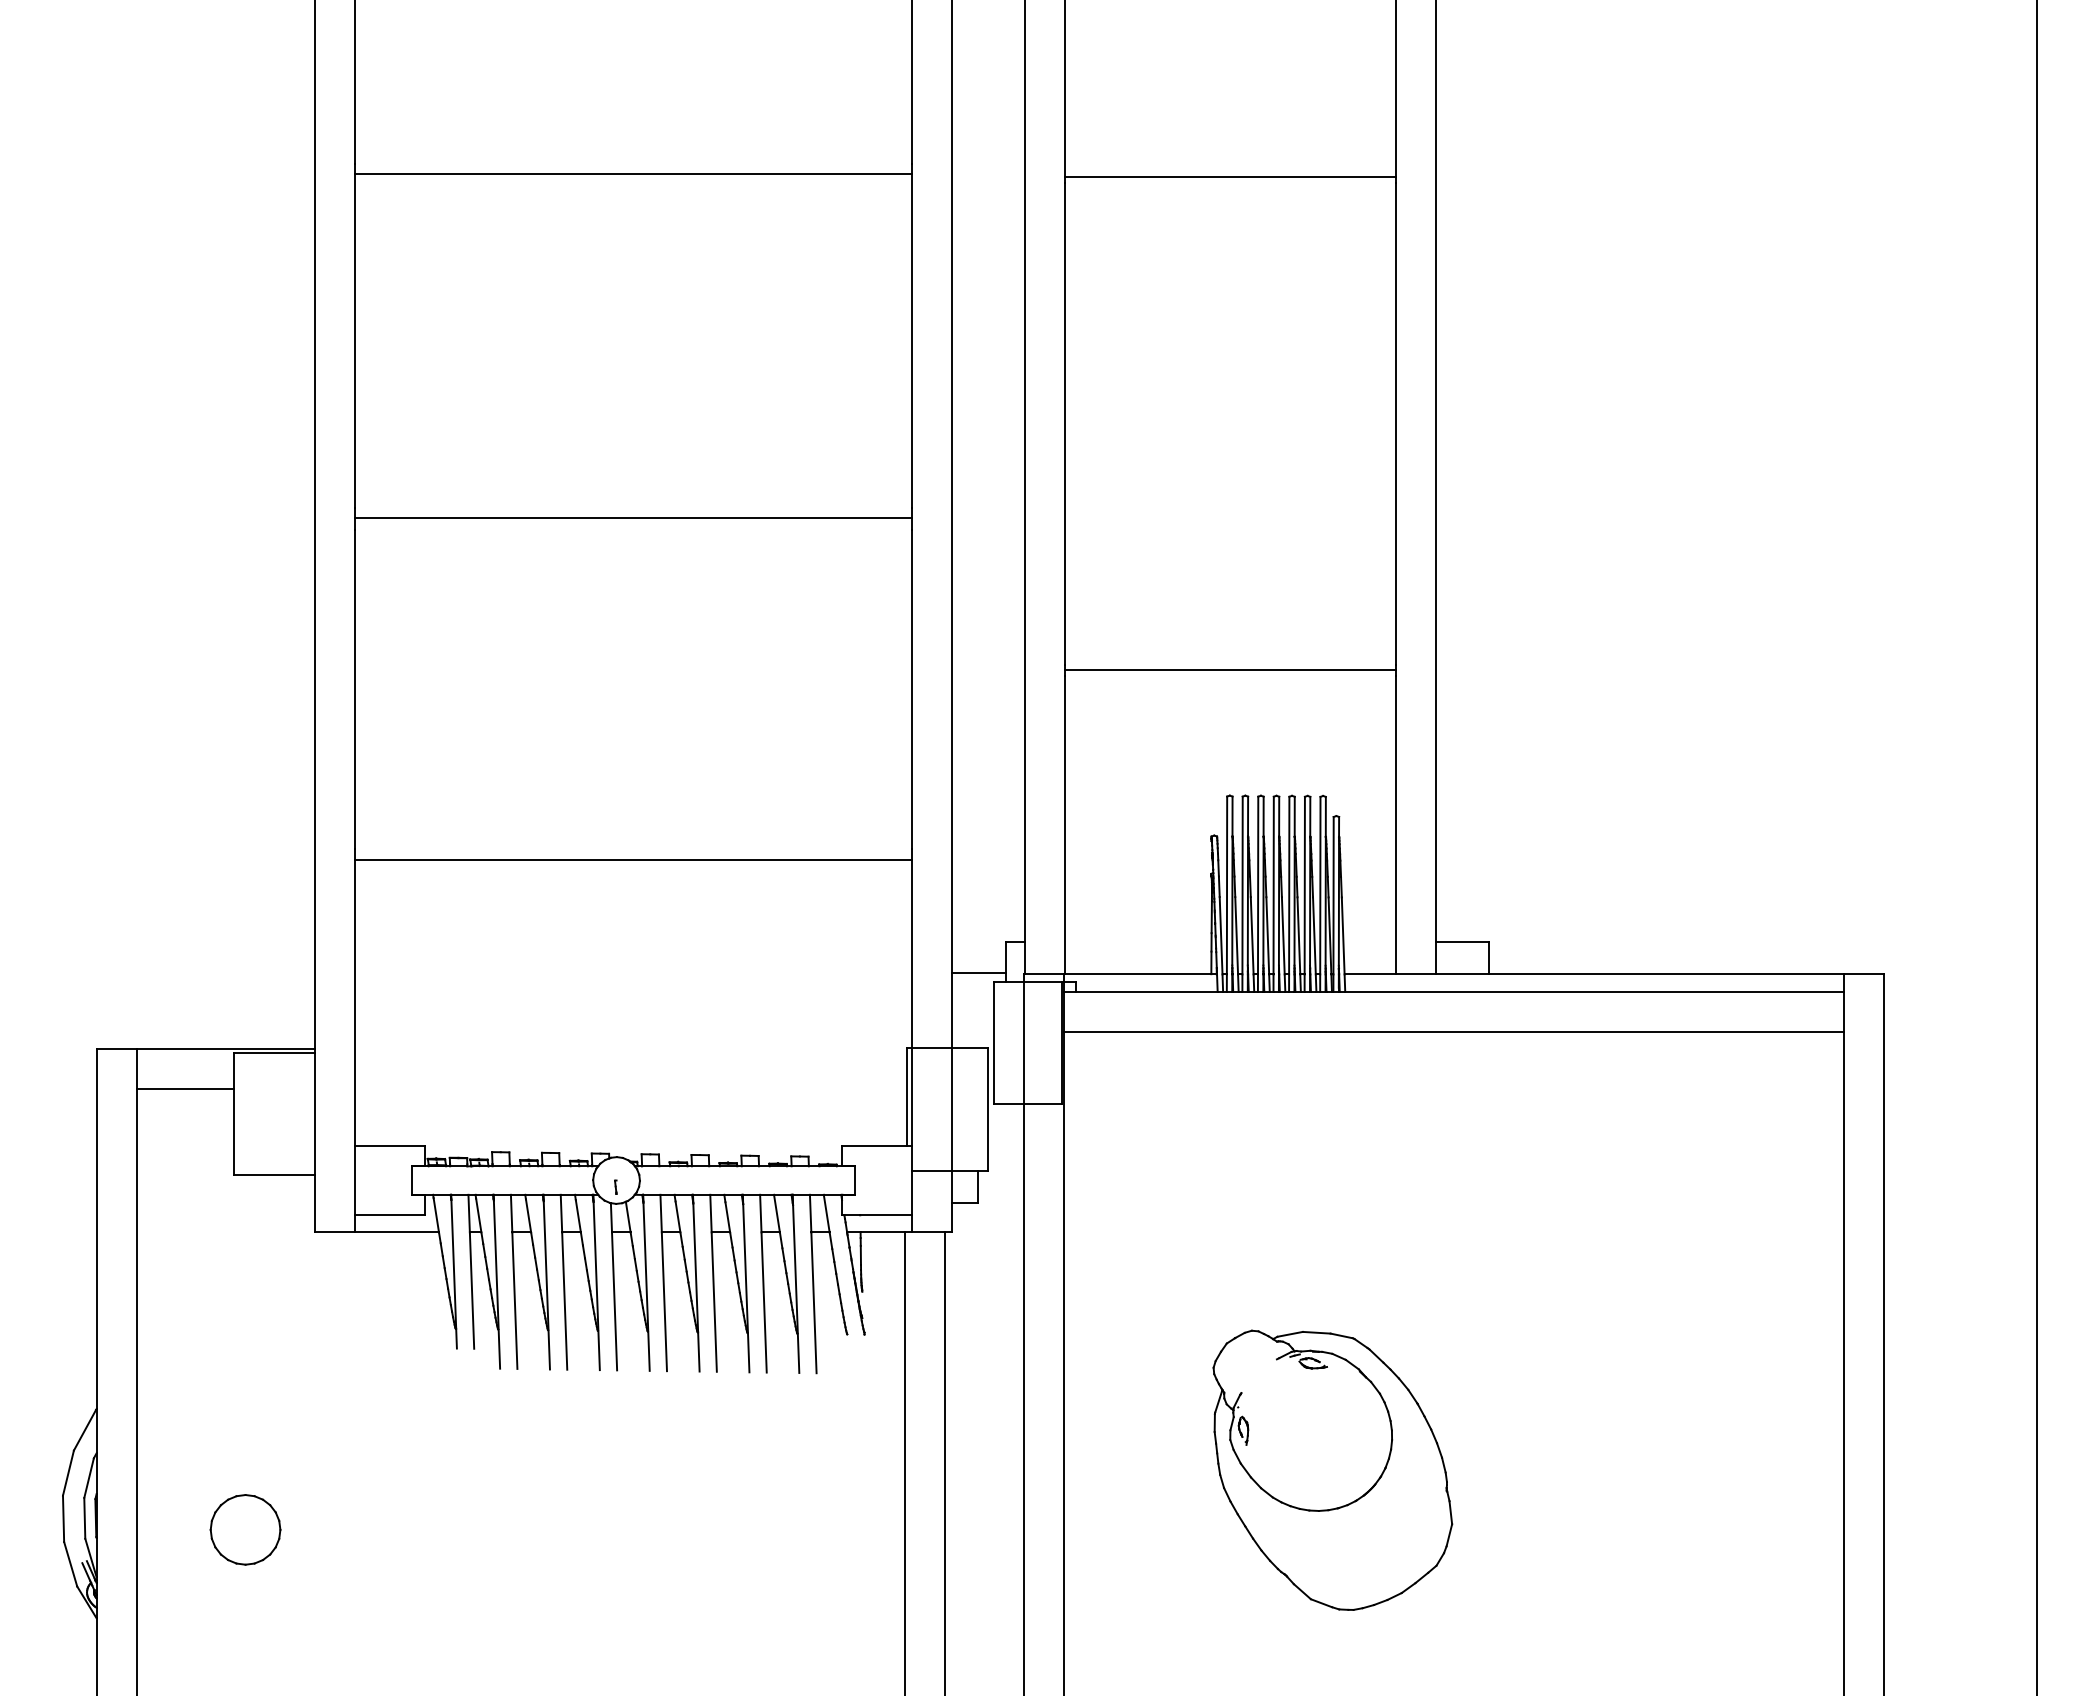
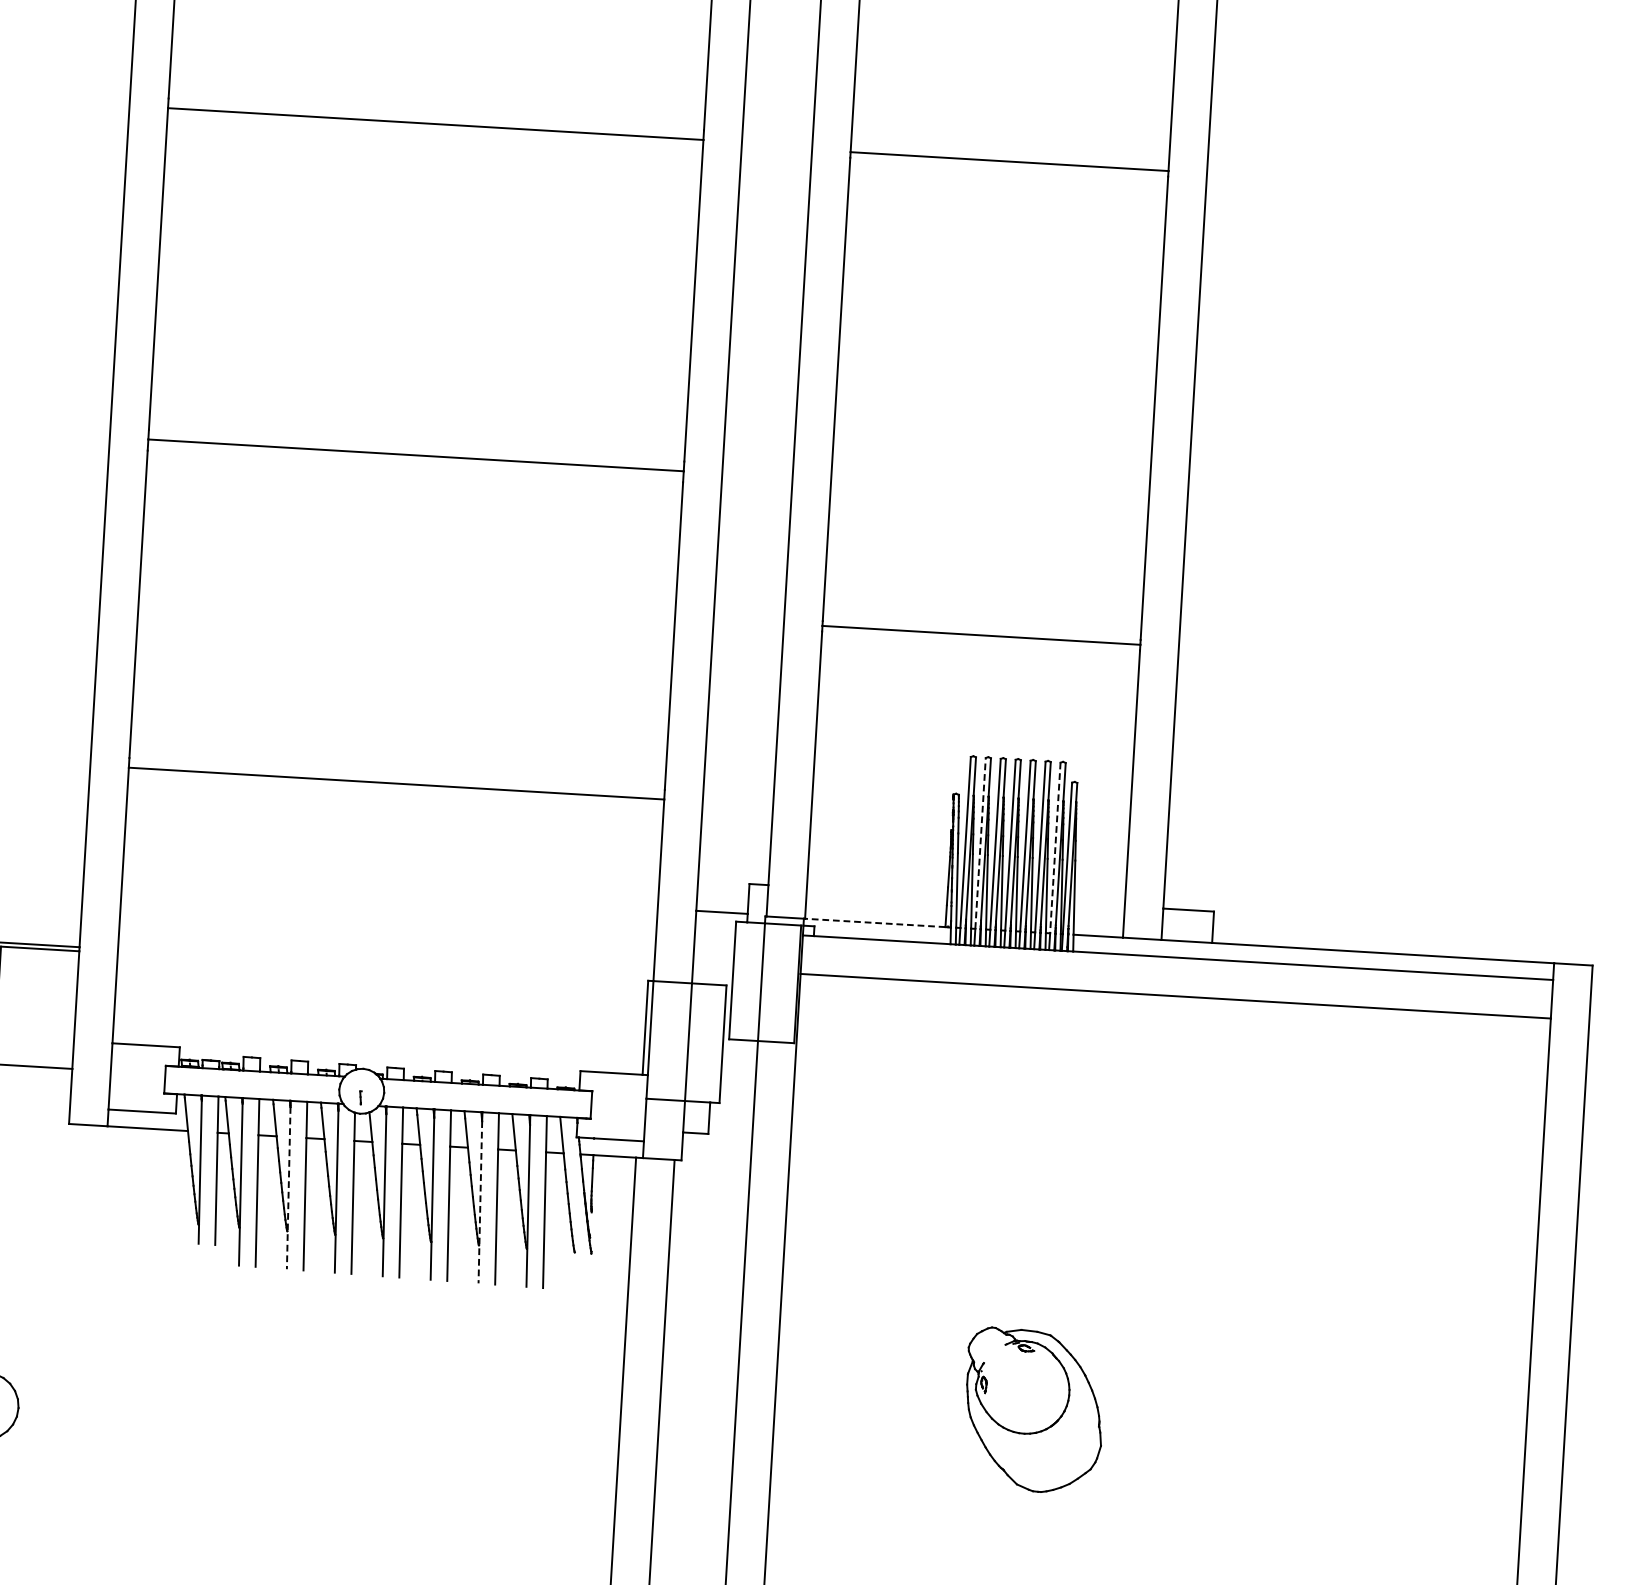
line: (1242, 885) -> (980, 843), solid -> dashed
line: (1320, 885) -> (1055, 847), solid -> dashed
line: (1138, 974) -> (875, 923), solid -> dashed
line: (546, 1285) -> (288, 1188), solid -> dashed
line: (746, 1288) -> (480, 1202), solid -> dashed
part: (1332, 1469) -> (1033, 1410), size x0.6

